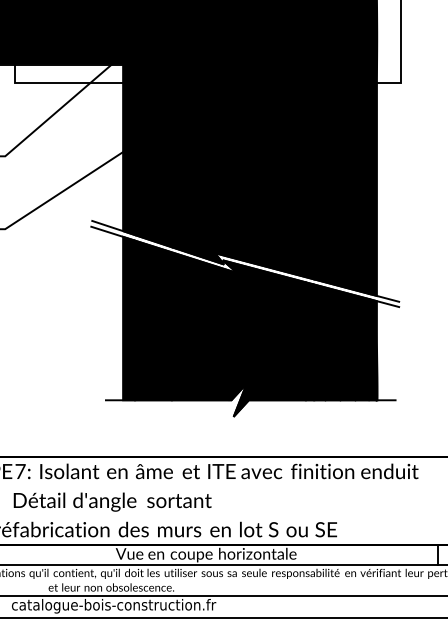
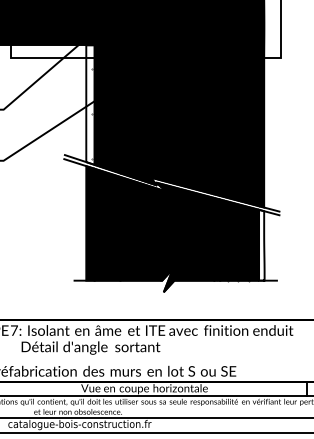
fill: (129, 148) -> (90, 104), removed
fill: (373, 348) -> (261, 244), removed
text: (111, 501) -> (90, 347), moved

